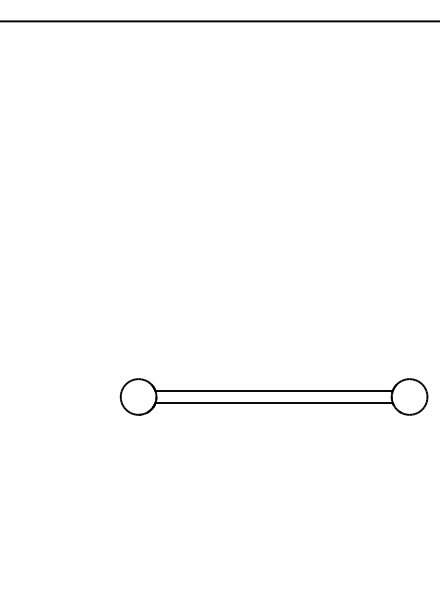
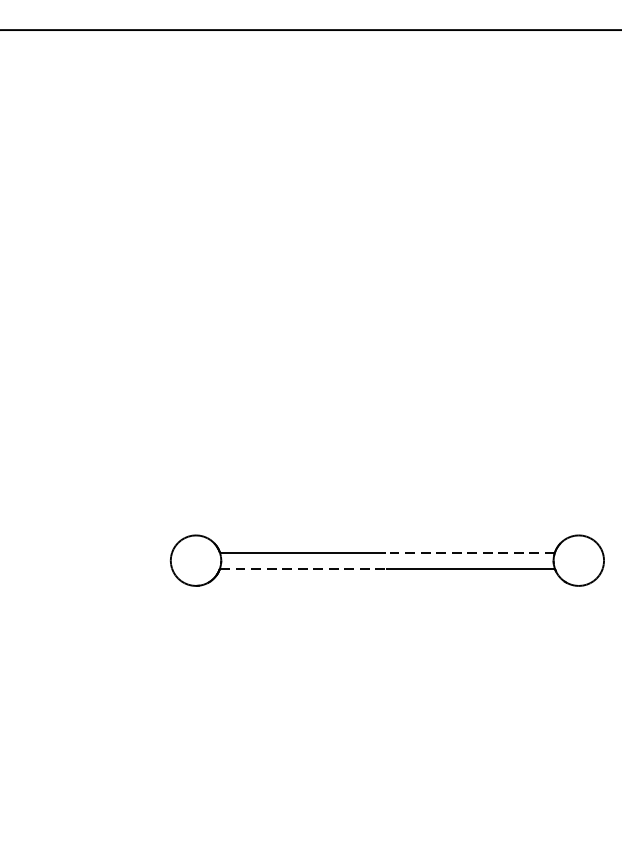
line: (332, 391) -> (469, 552), solid -> dashed
line: (214, 402) -> (303, 568), solid -> dashed

